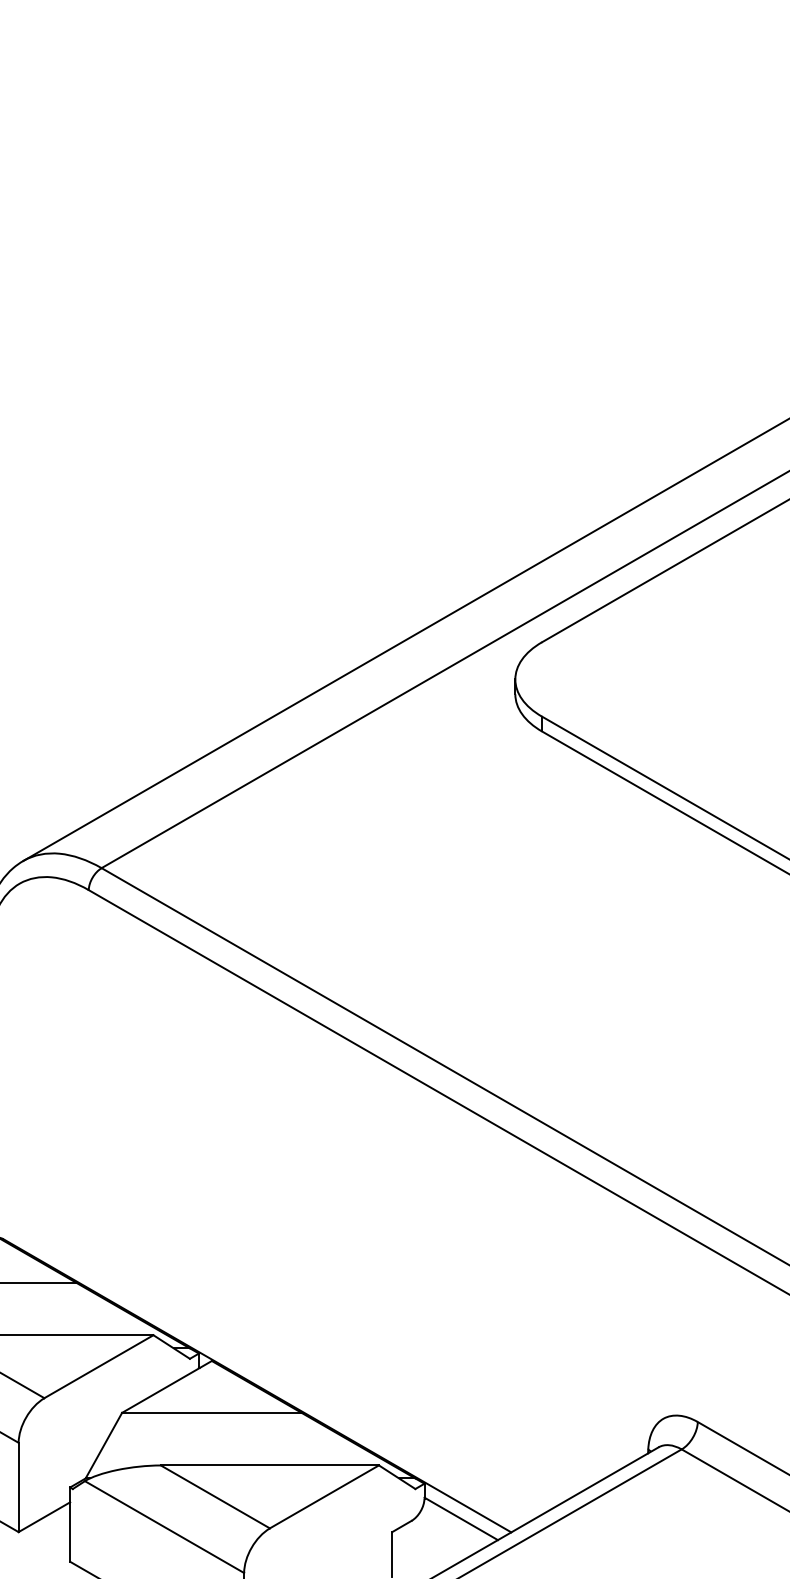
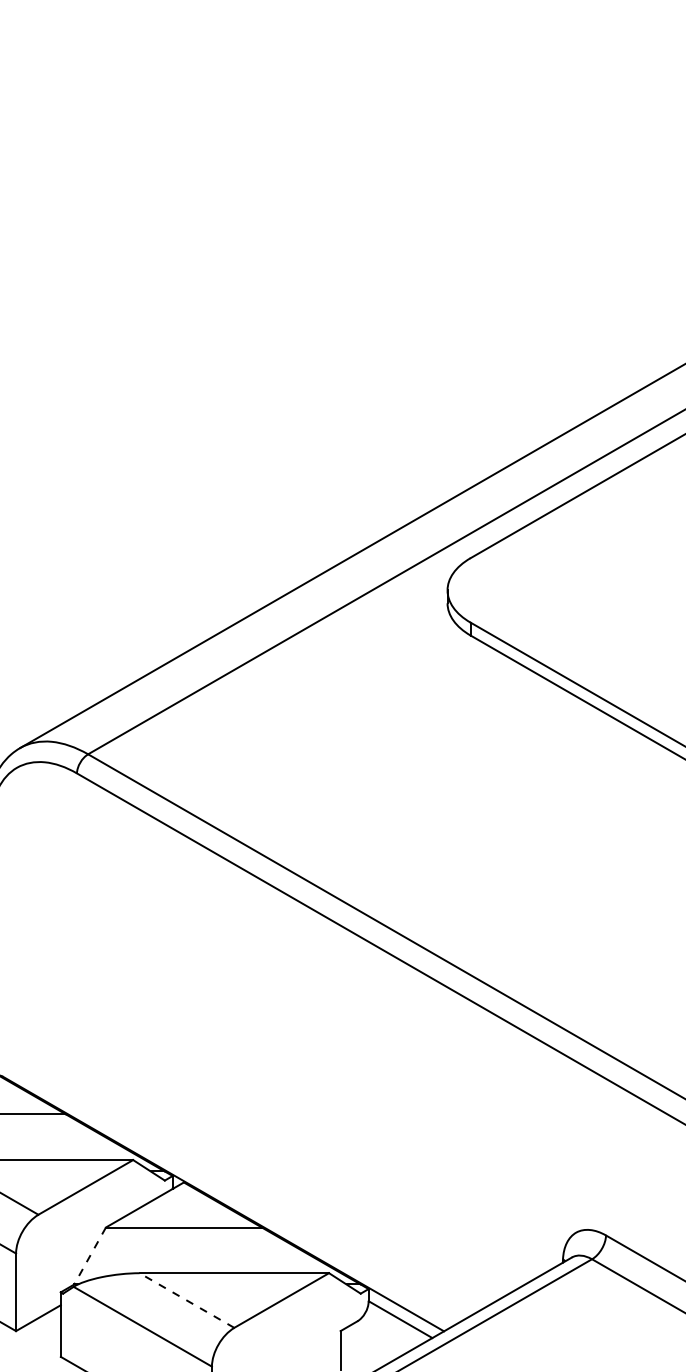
line: (103, 1445) -> (89, 1255), solid -> dashed
line: (215, 1496) -> (187, 1300), solid -> dashed

